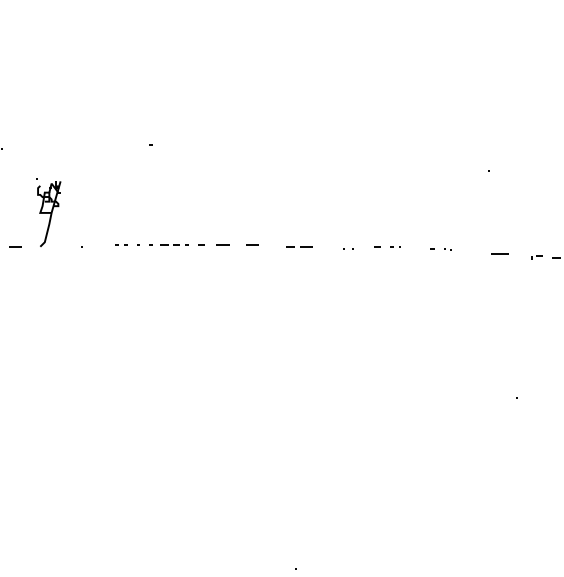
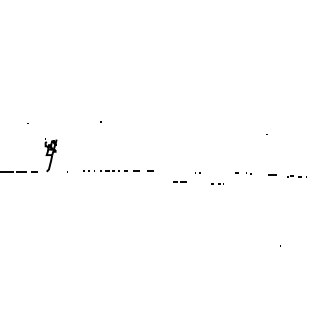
line: (300, 246) -> (180, 181), moved
part: (388, 246) -> (217, 183), moved
part: (441, 248) -> (243, 172), size x1.6

